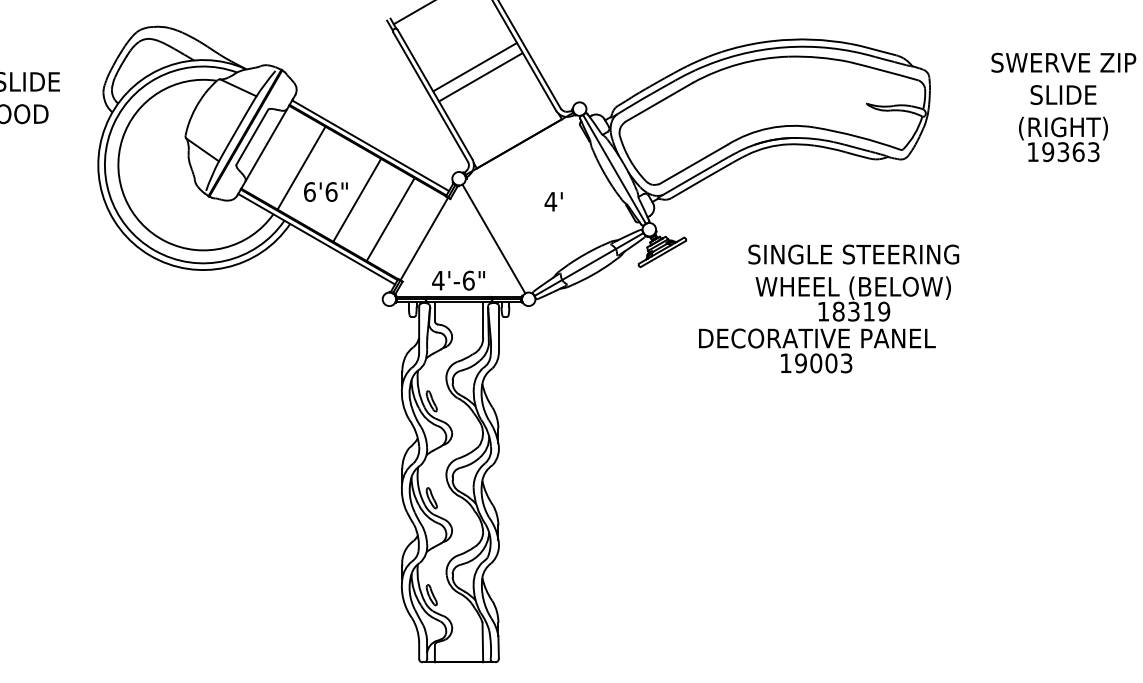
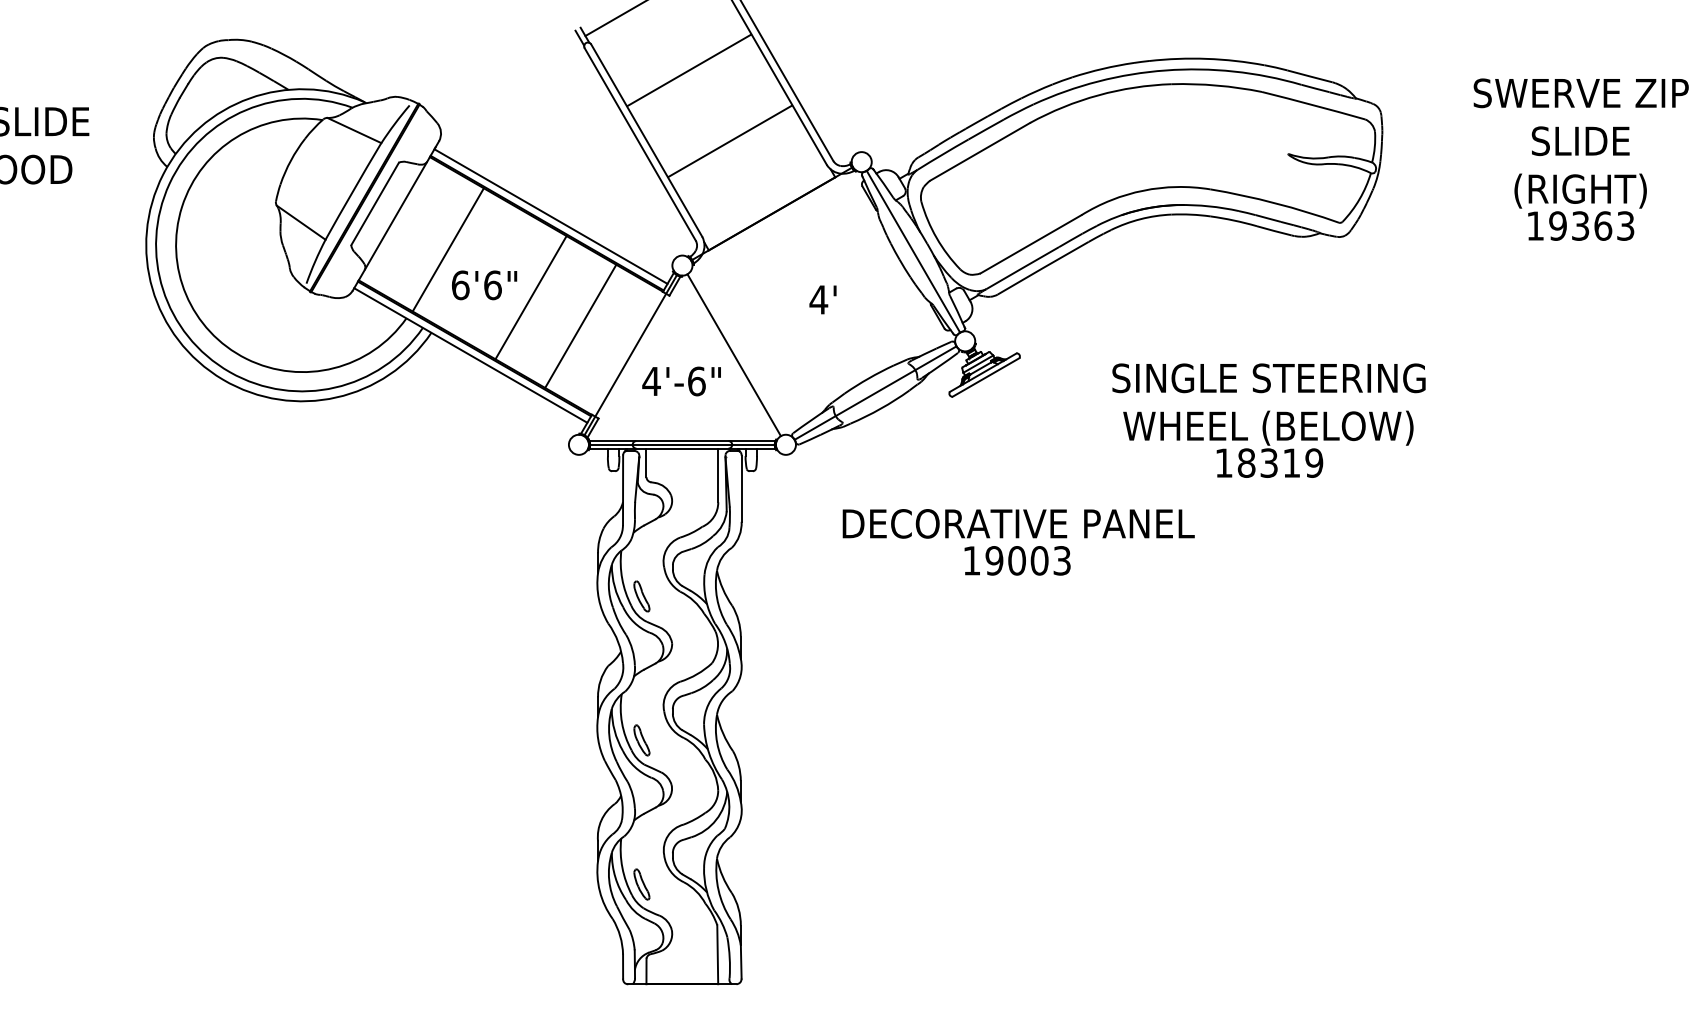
line: (474, 67) -> (729, 141), moved
line: (480, 77) -> (688, 70), moved
text: (458, 280) -> (681, 381), moved
text: (817, 350) -> (1018, 541), moved

